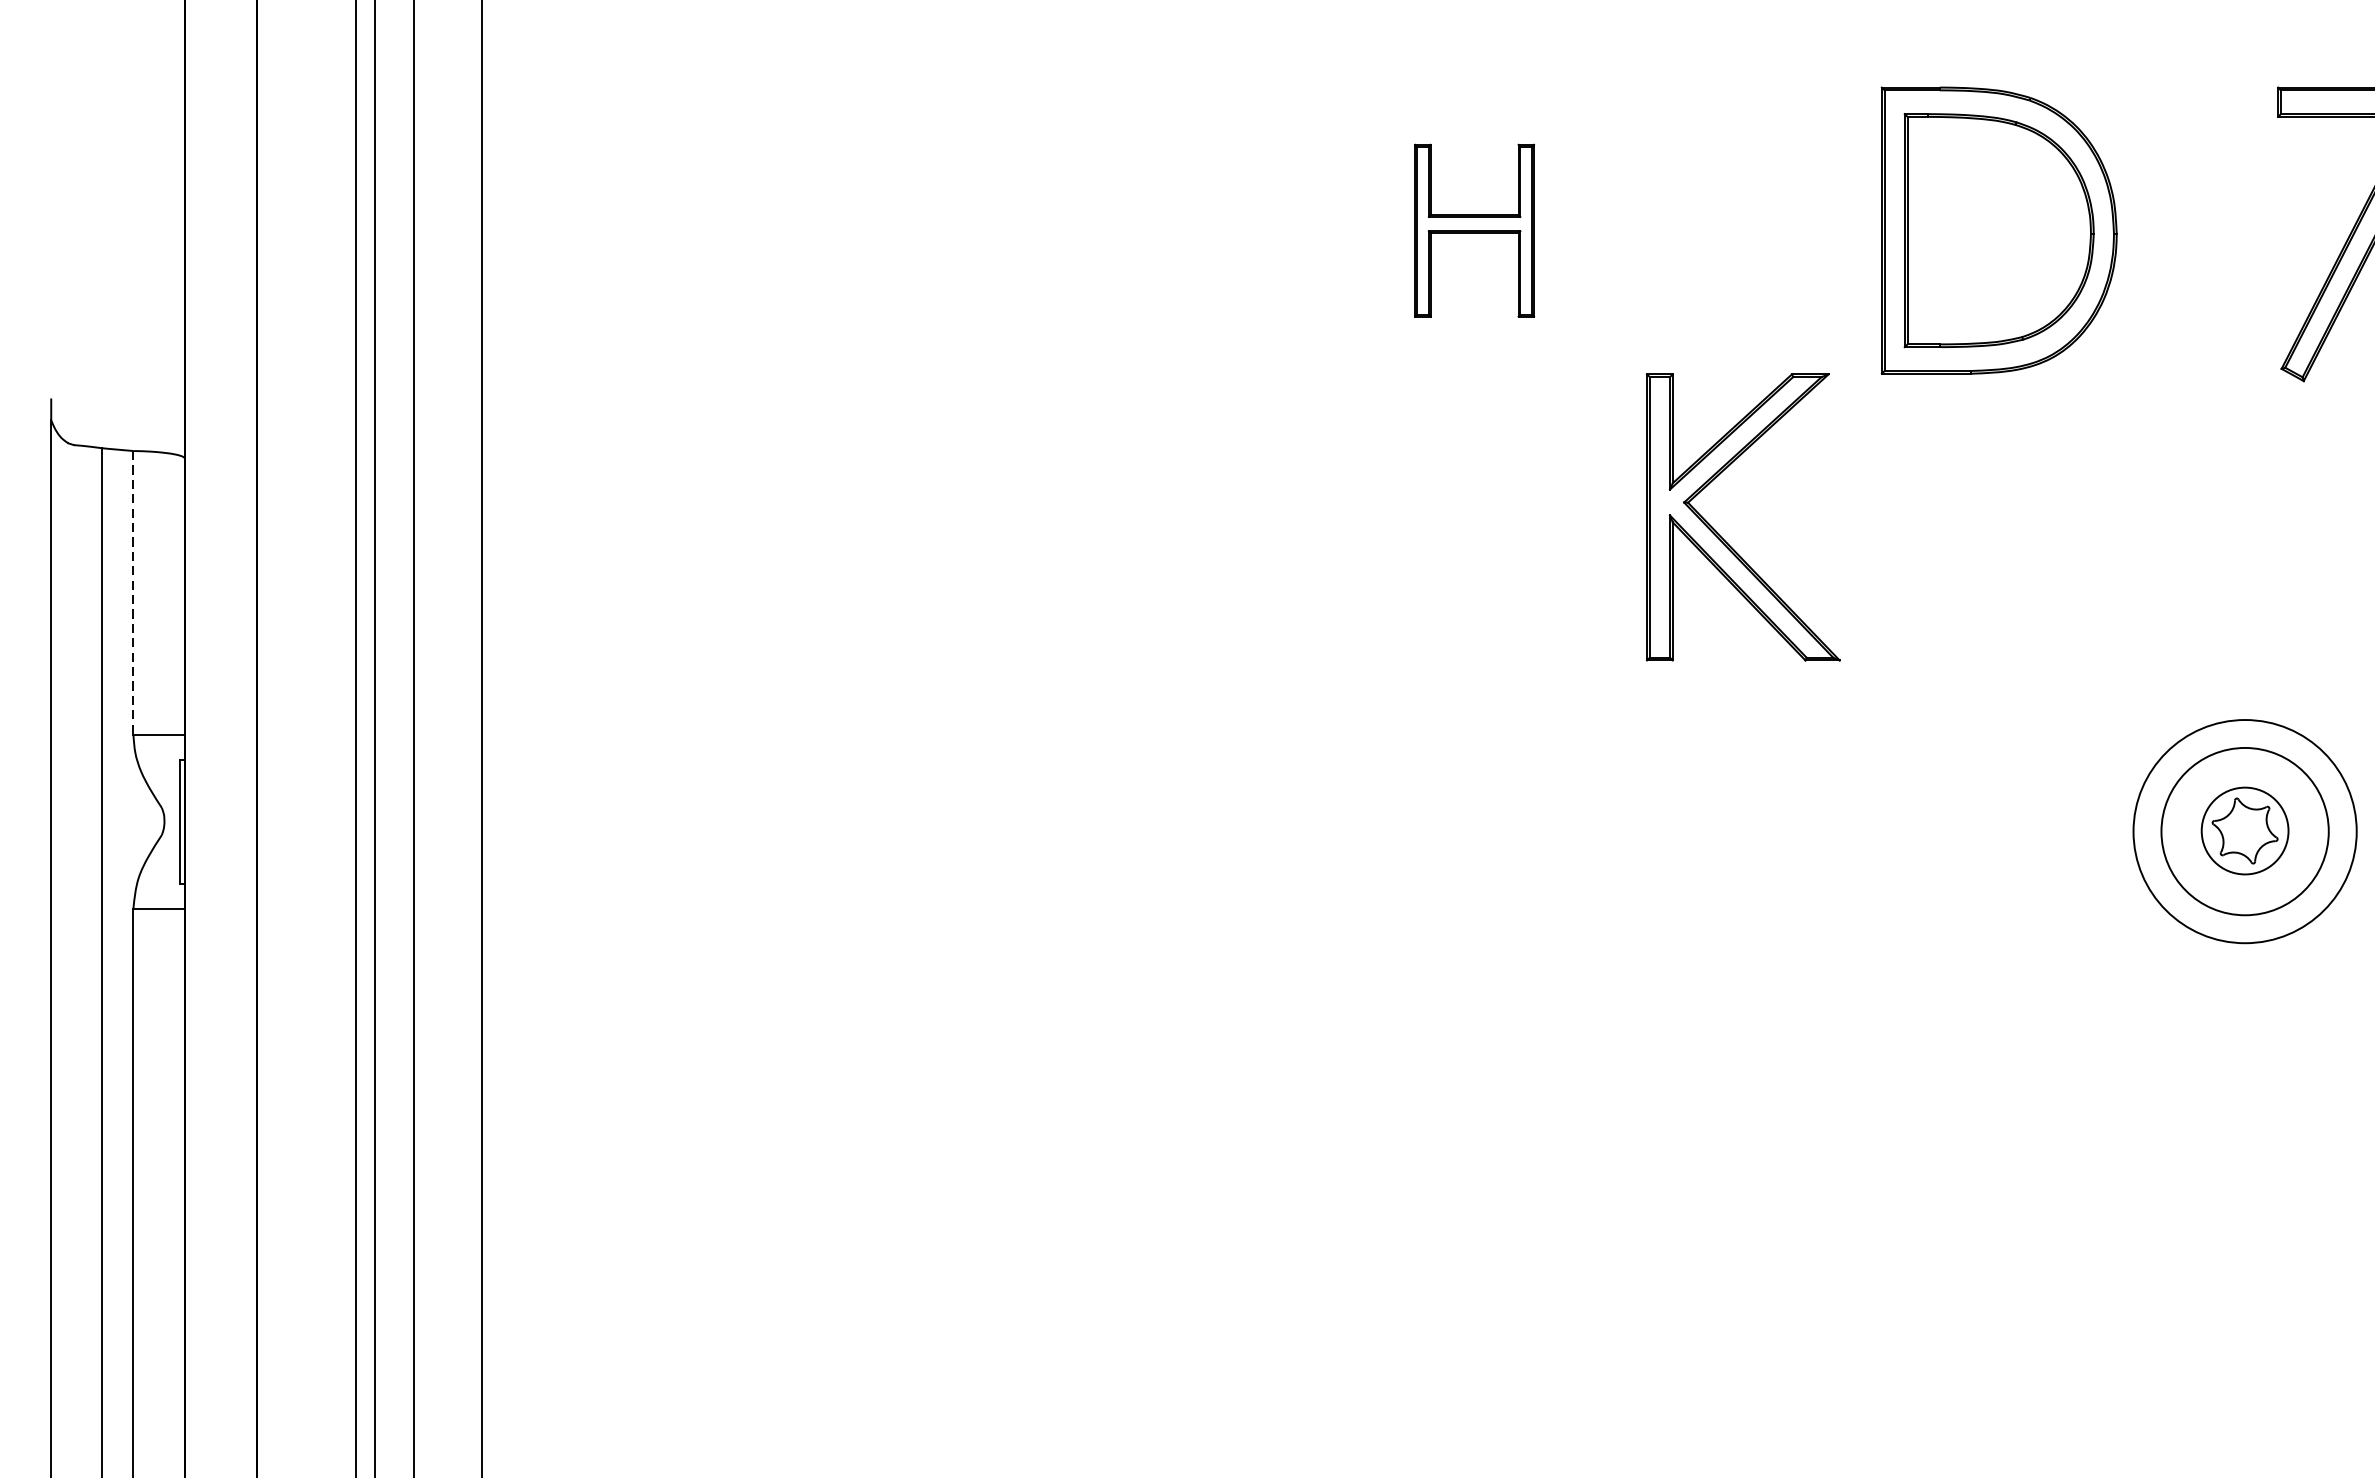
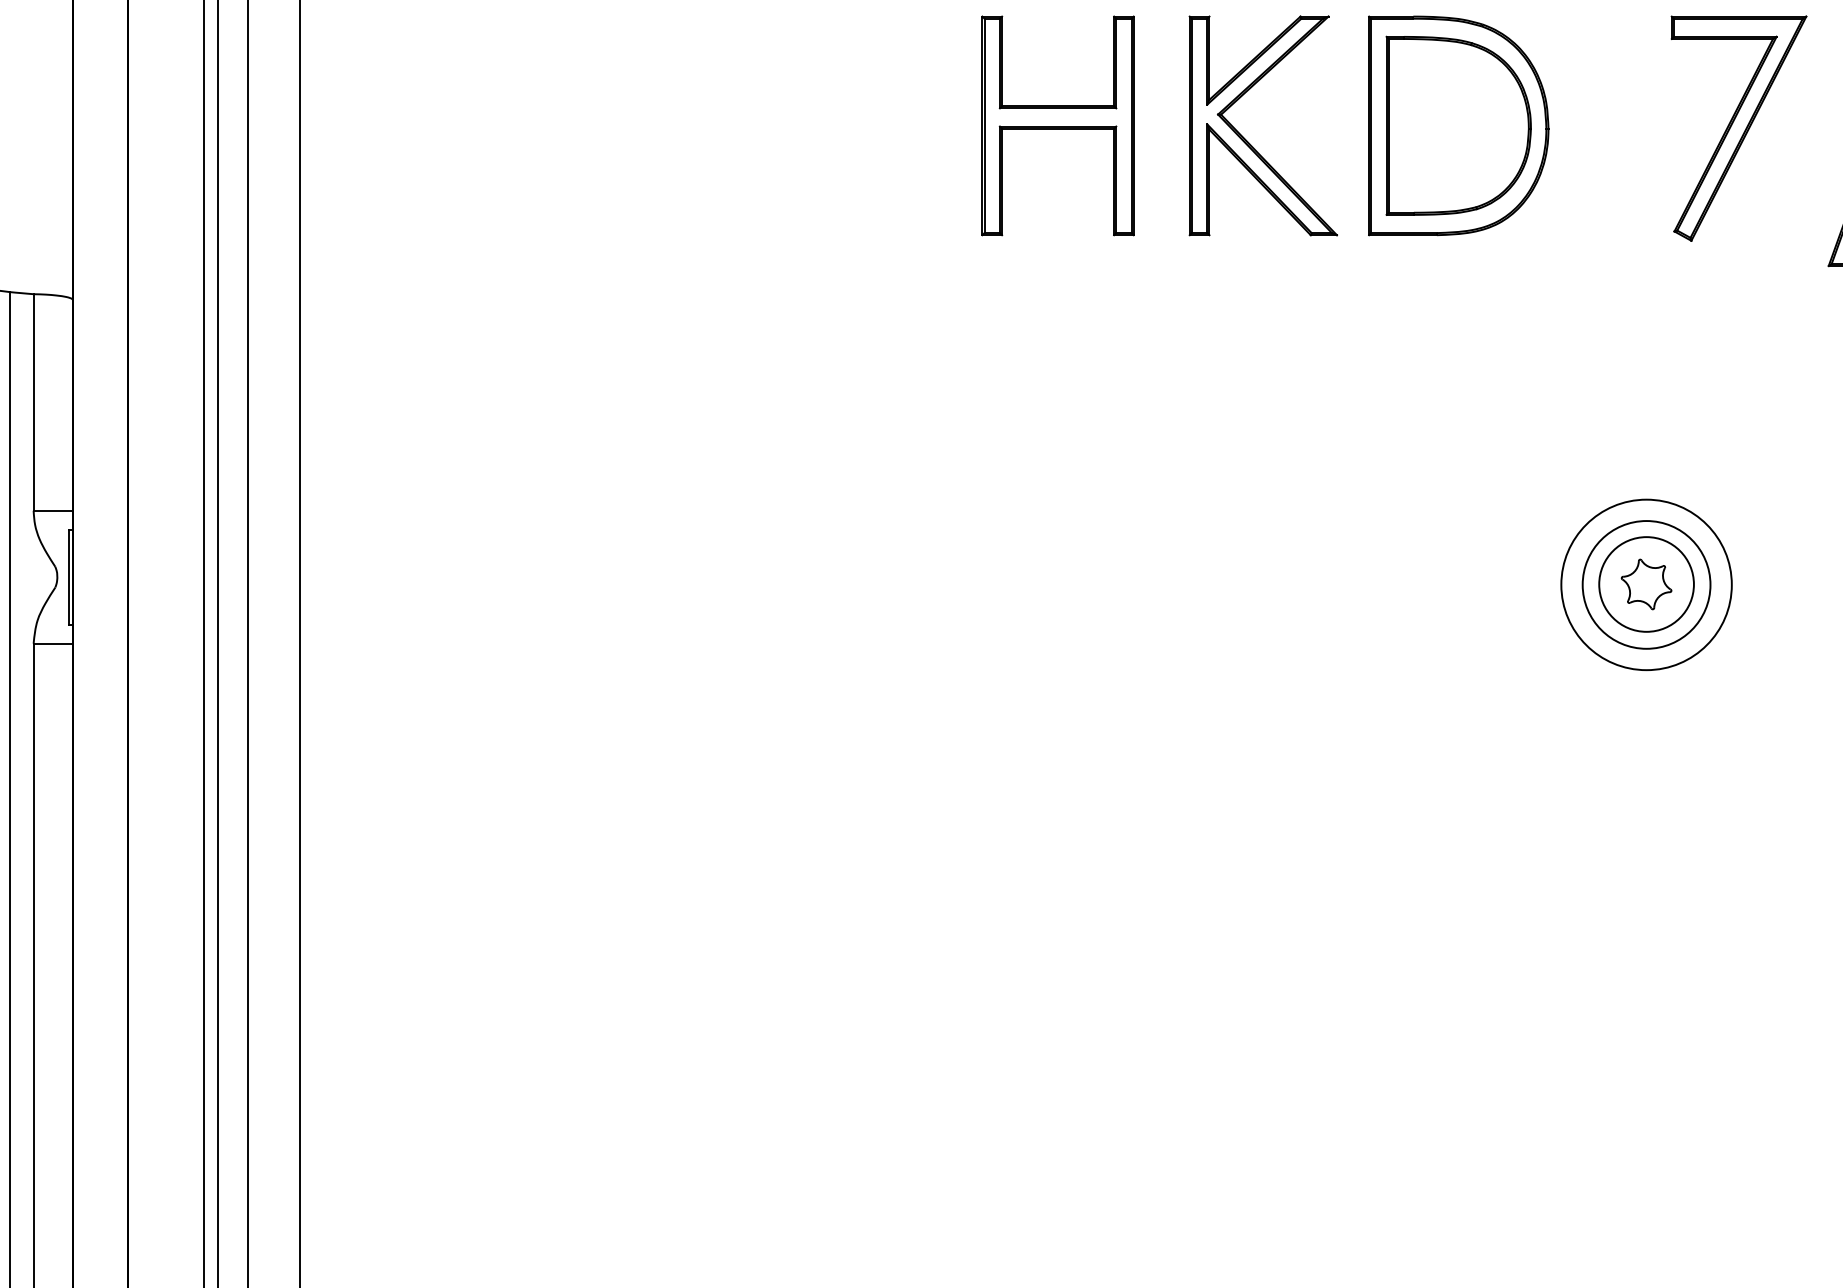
part: (1473, 230) -> (1057, 125), size x1.67
part: (1722, 536) -> (1247, 140), moved
line: (133, 592) -> (33, 402), dashed -> solid
circle: (2245, 831) -> (1646, 584), size x1.43

